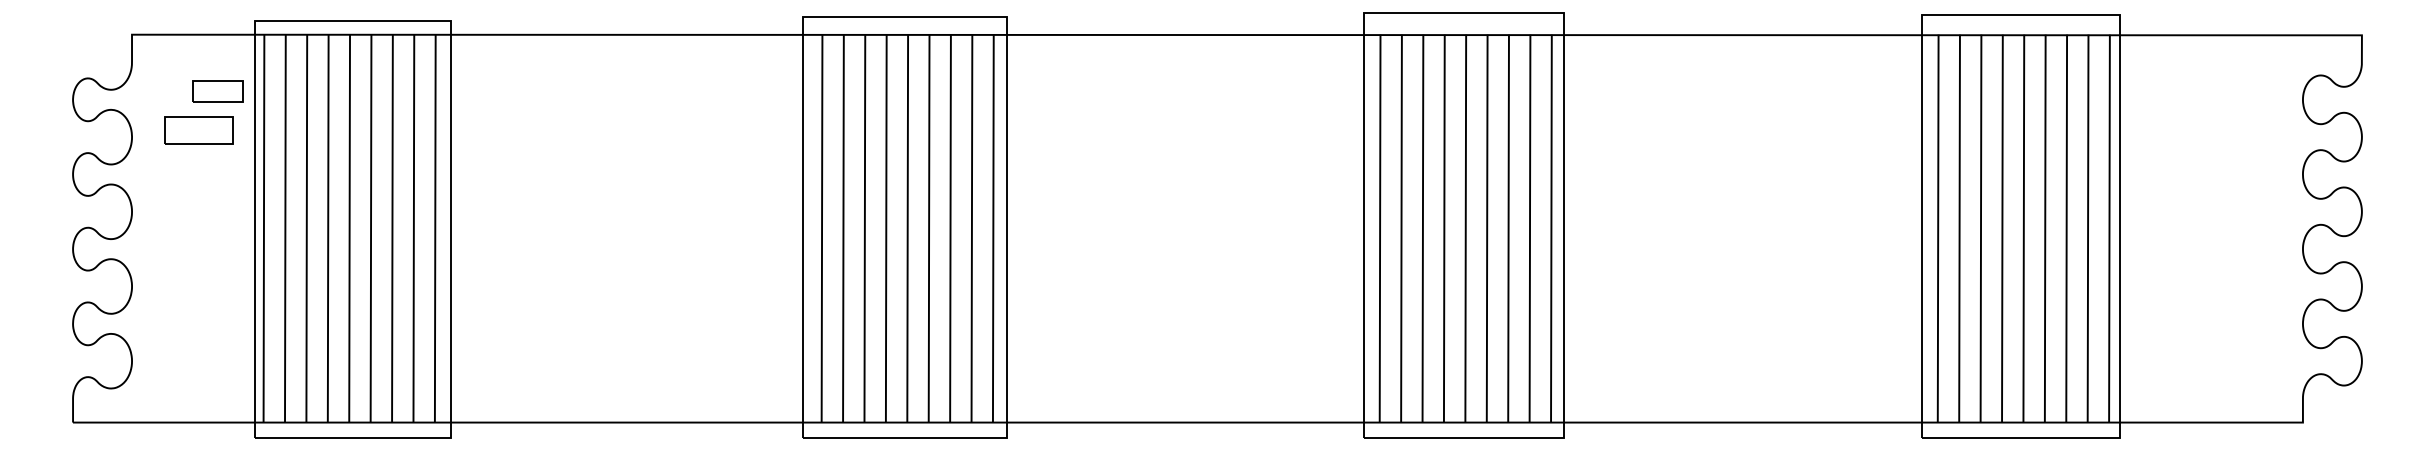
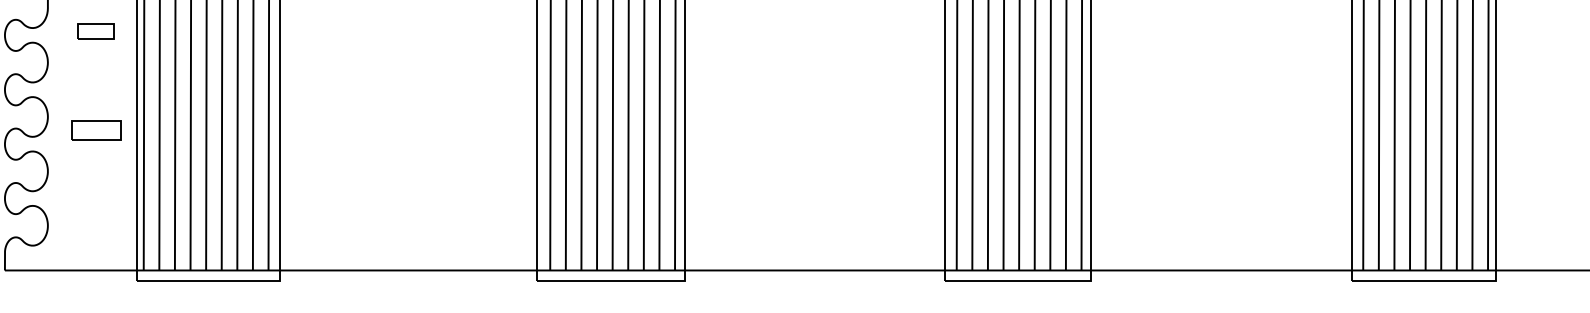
part: (217, 91) -> (95, 31), moved
part: (198, 130) -> (96, 130), moved

